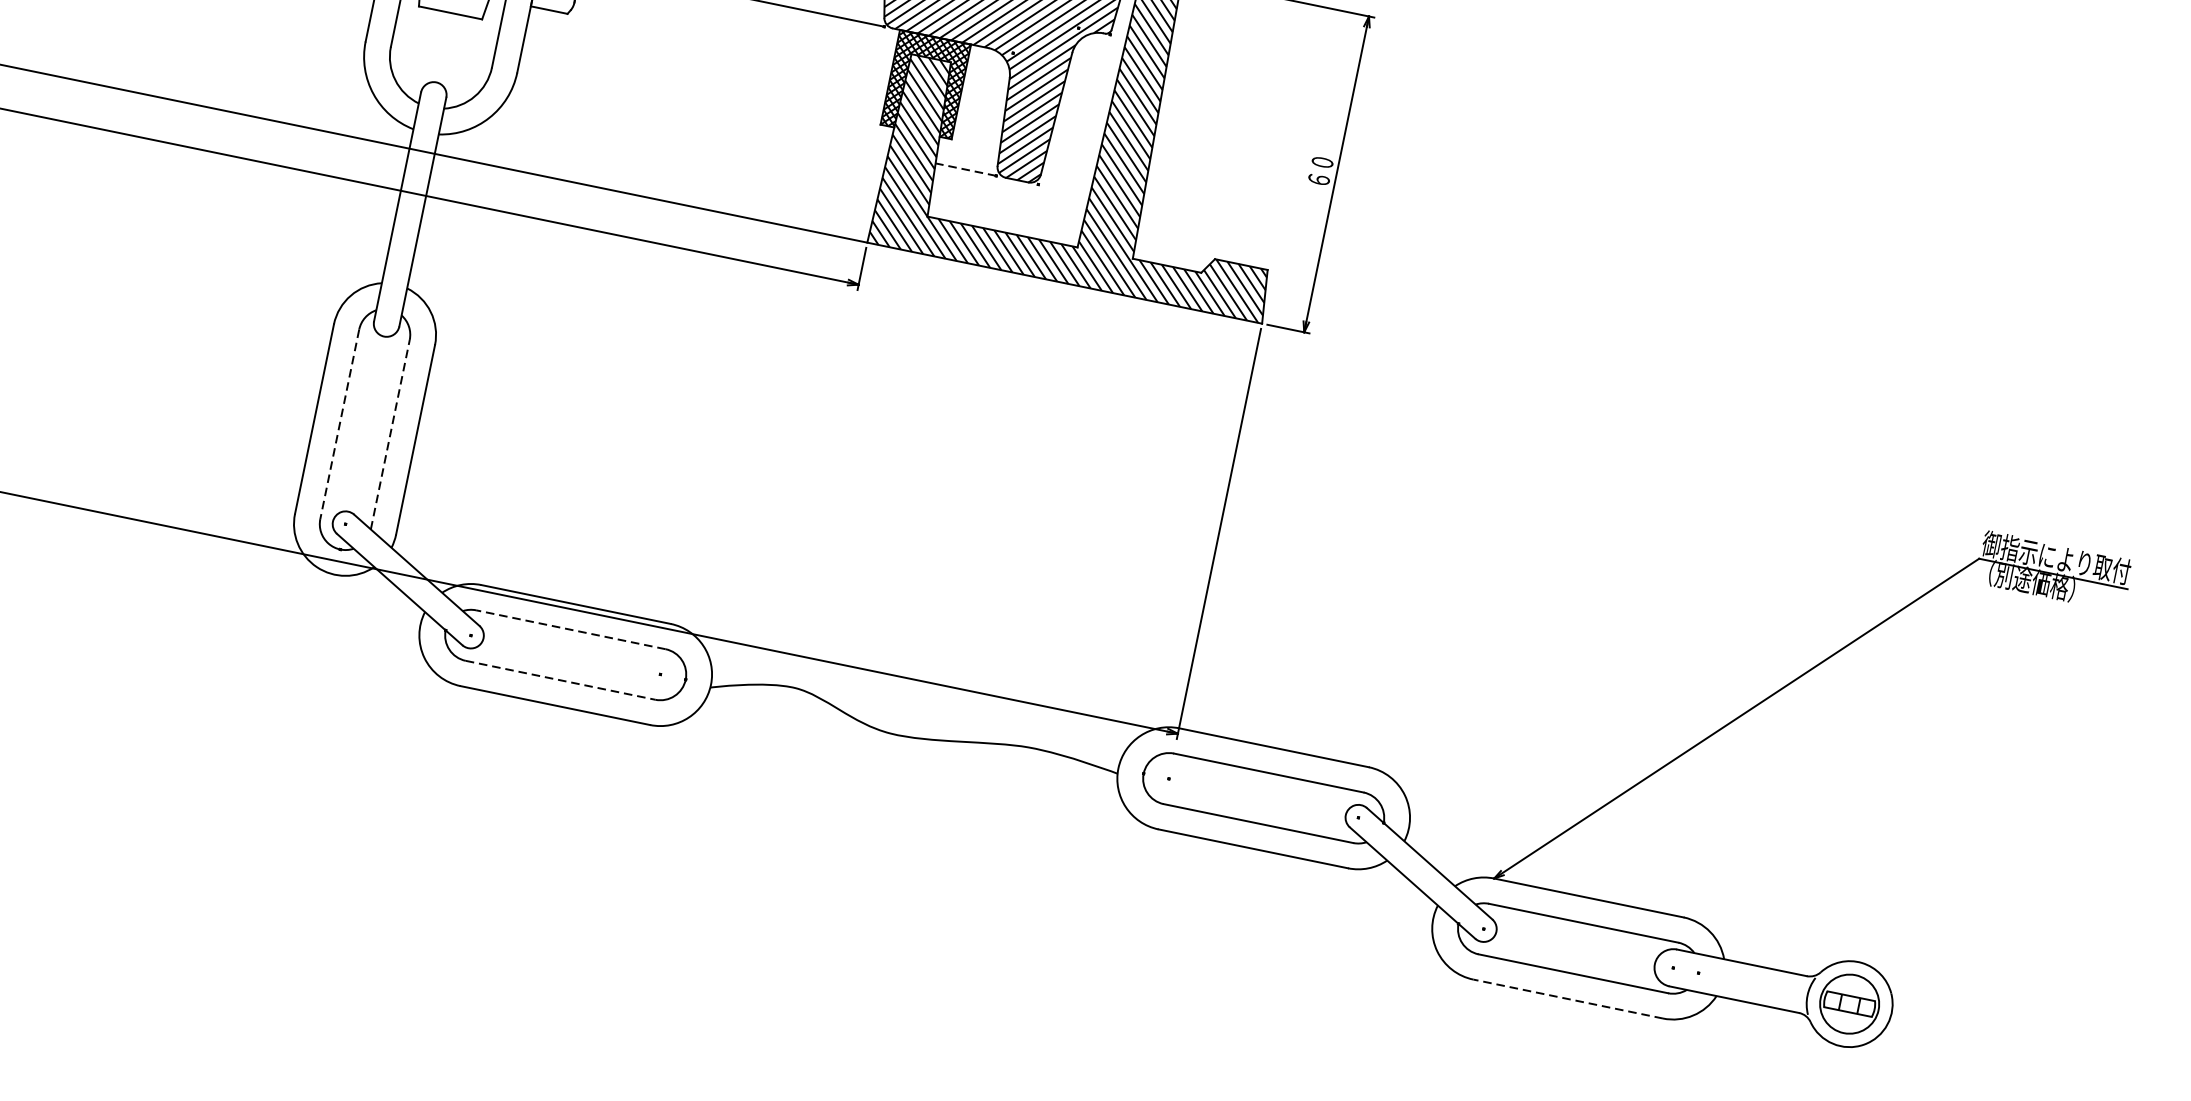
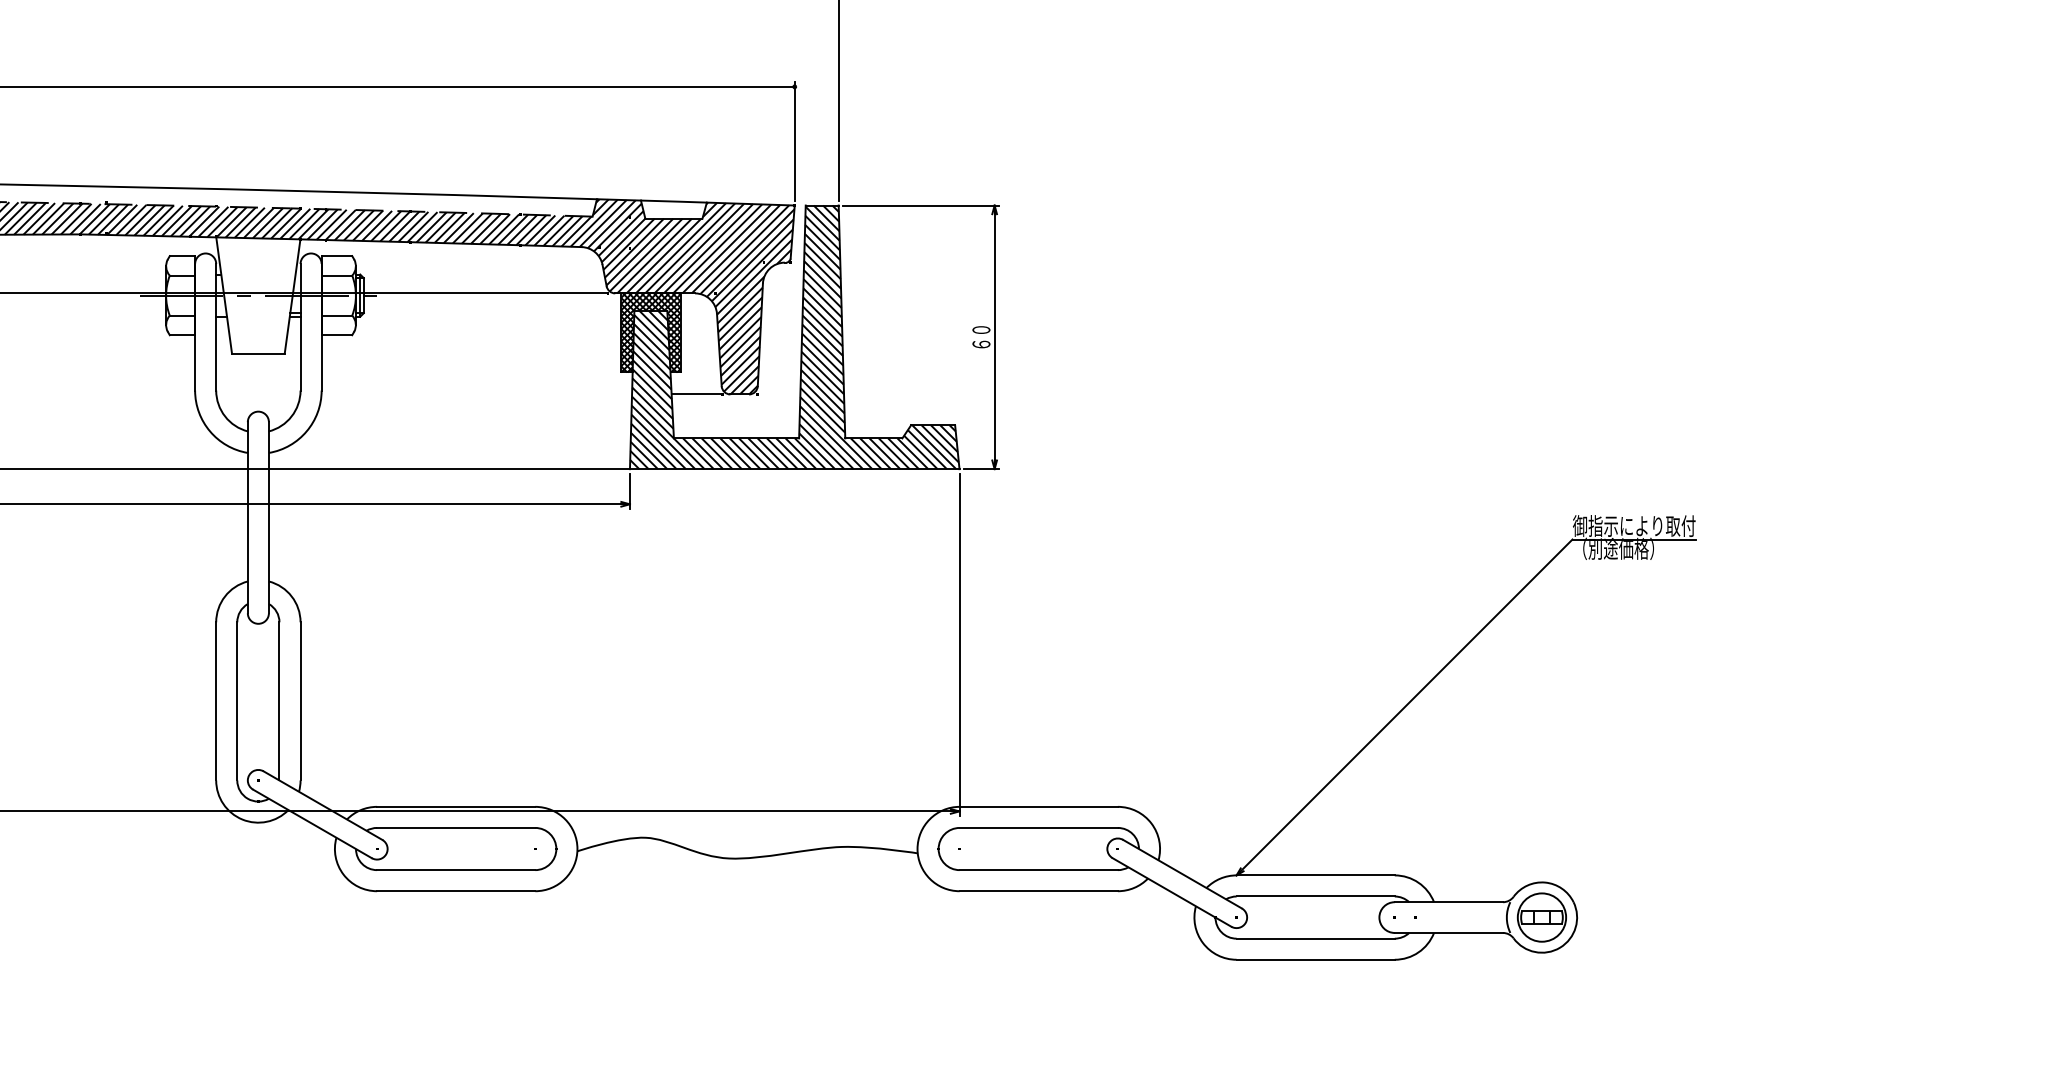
line: (965, 169) -> (696, 394), dashed -> solid
line: (340, 424) -> (237, 701), dashed -> solid
line: (390, 433) -> (279, 700), dashed -> solid
line: (570, 629) -> (455, 827), dashed -> solid
line: (560, 680) -> (456, 870), dashed -> solid
line: (1568, 998) -> (1315, 959), dashed -> solid

